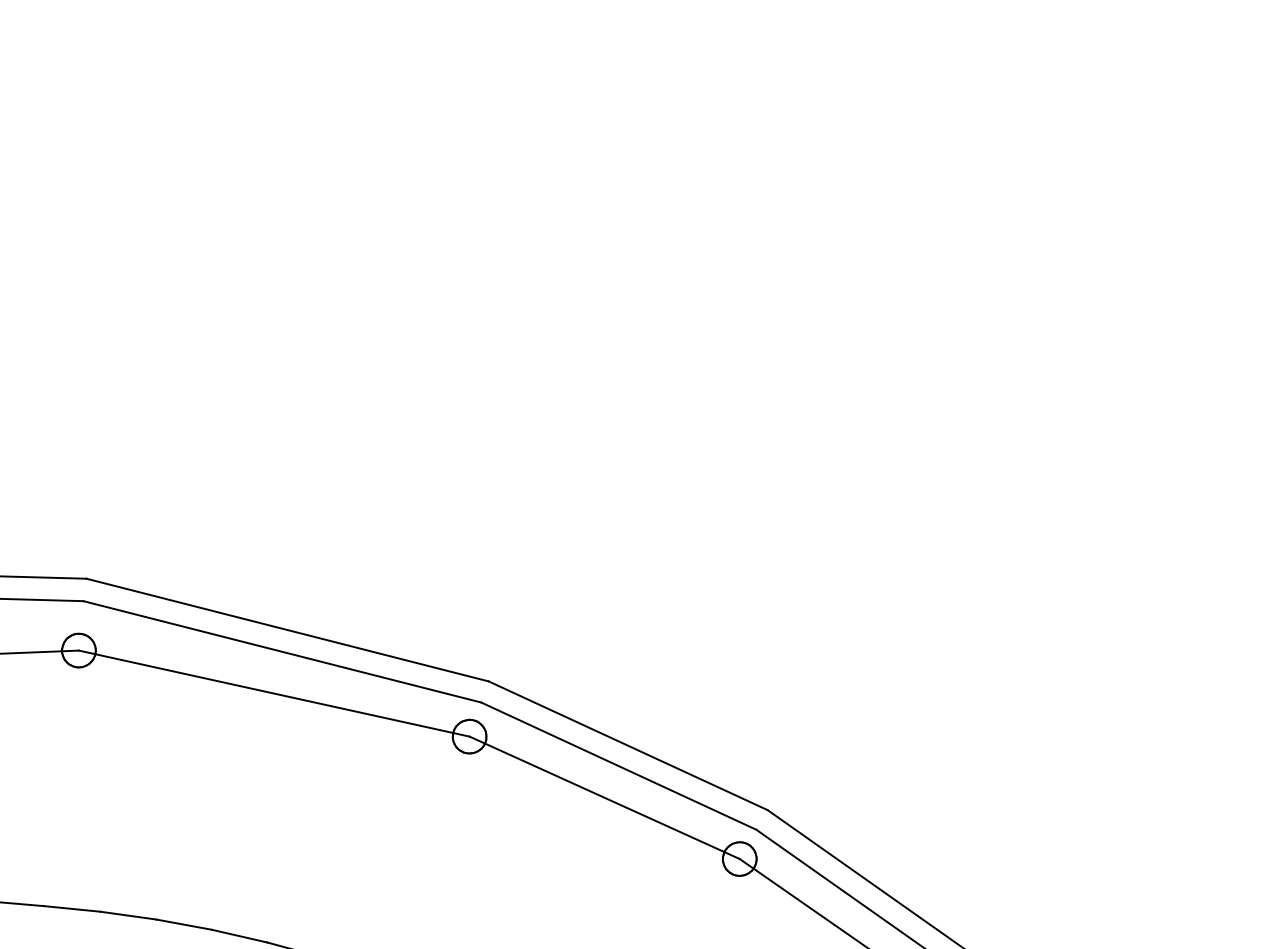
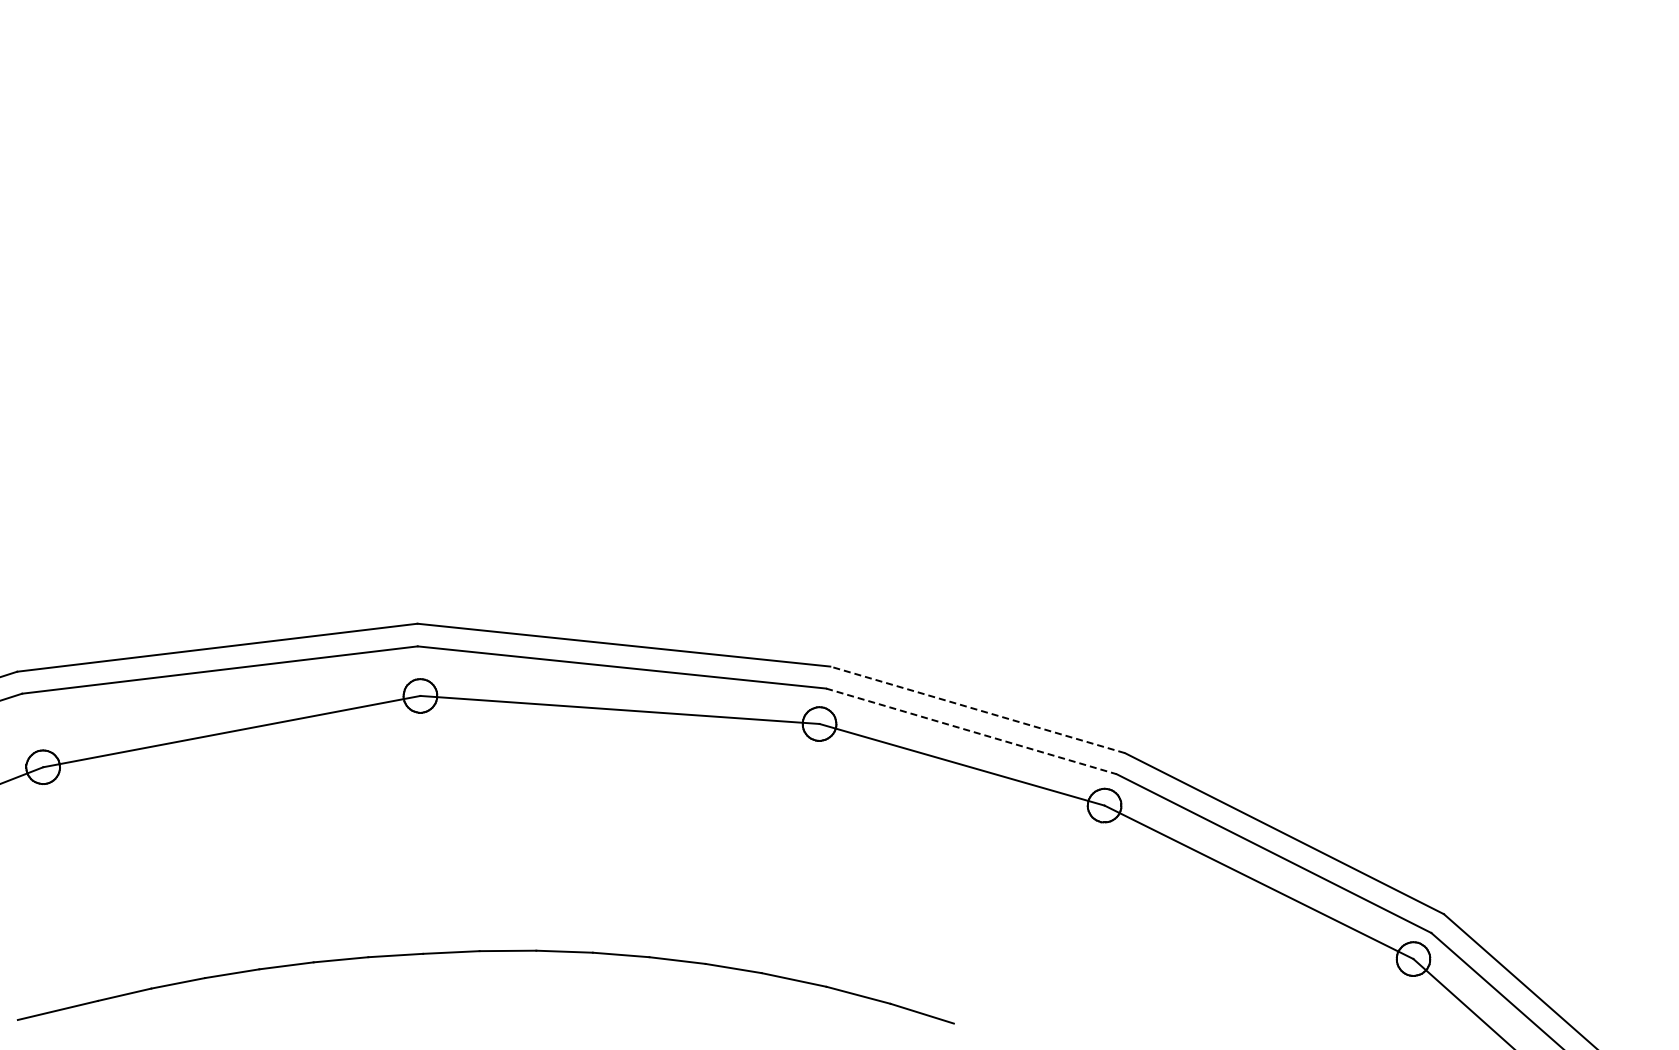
line: (628, 745) -> (977, 709), solid -> dashed
line: (618, 766) -> (971, 731), solid -> dashed

